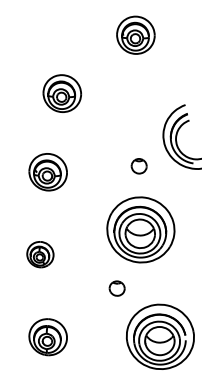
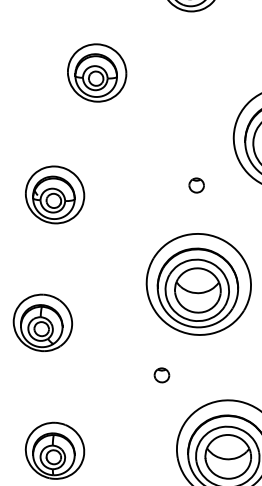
part: (61, 93) -> (95, 72), moved
part: (139, 165) -> (196, 184), size x0.62
part: (40, 254) -> (43, 322), size x1.43
part: (116, 288) -> (161, 375), size x0.62

